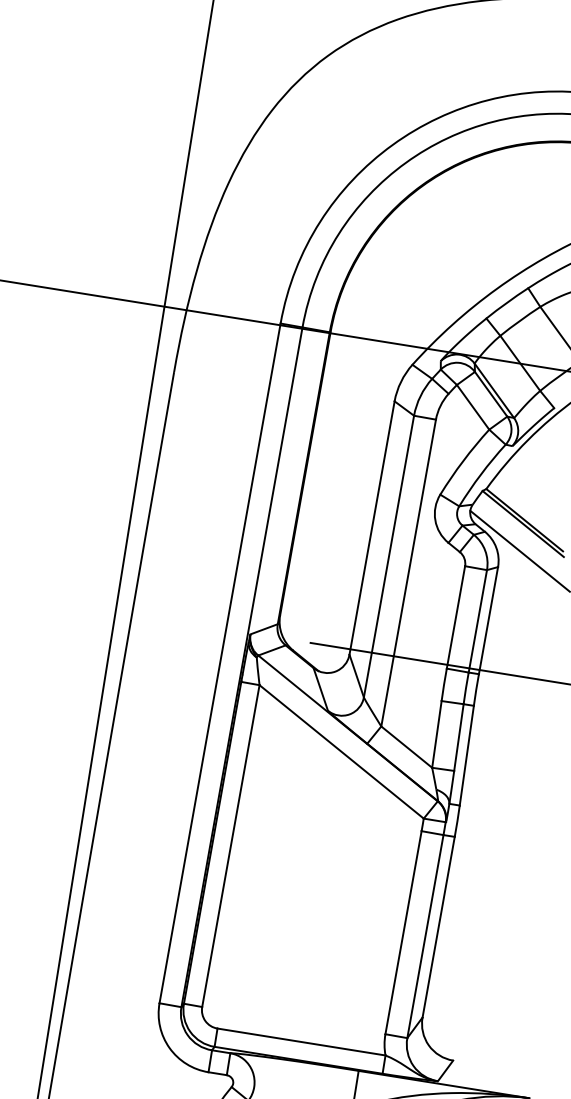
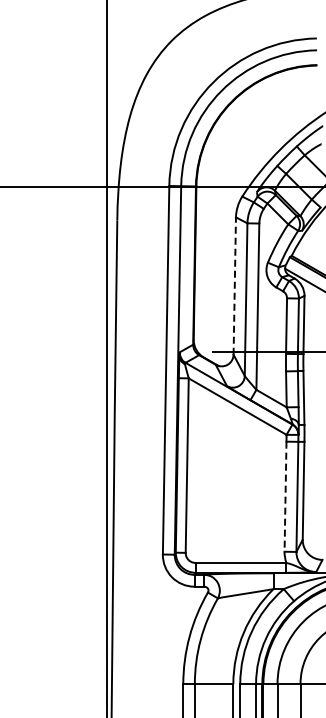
line: (371, 528) -> (234, 286), solid -> dashed
line: (403, 934) -> (285, 497), solid -> dashed

